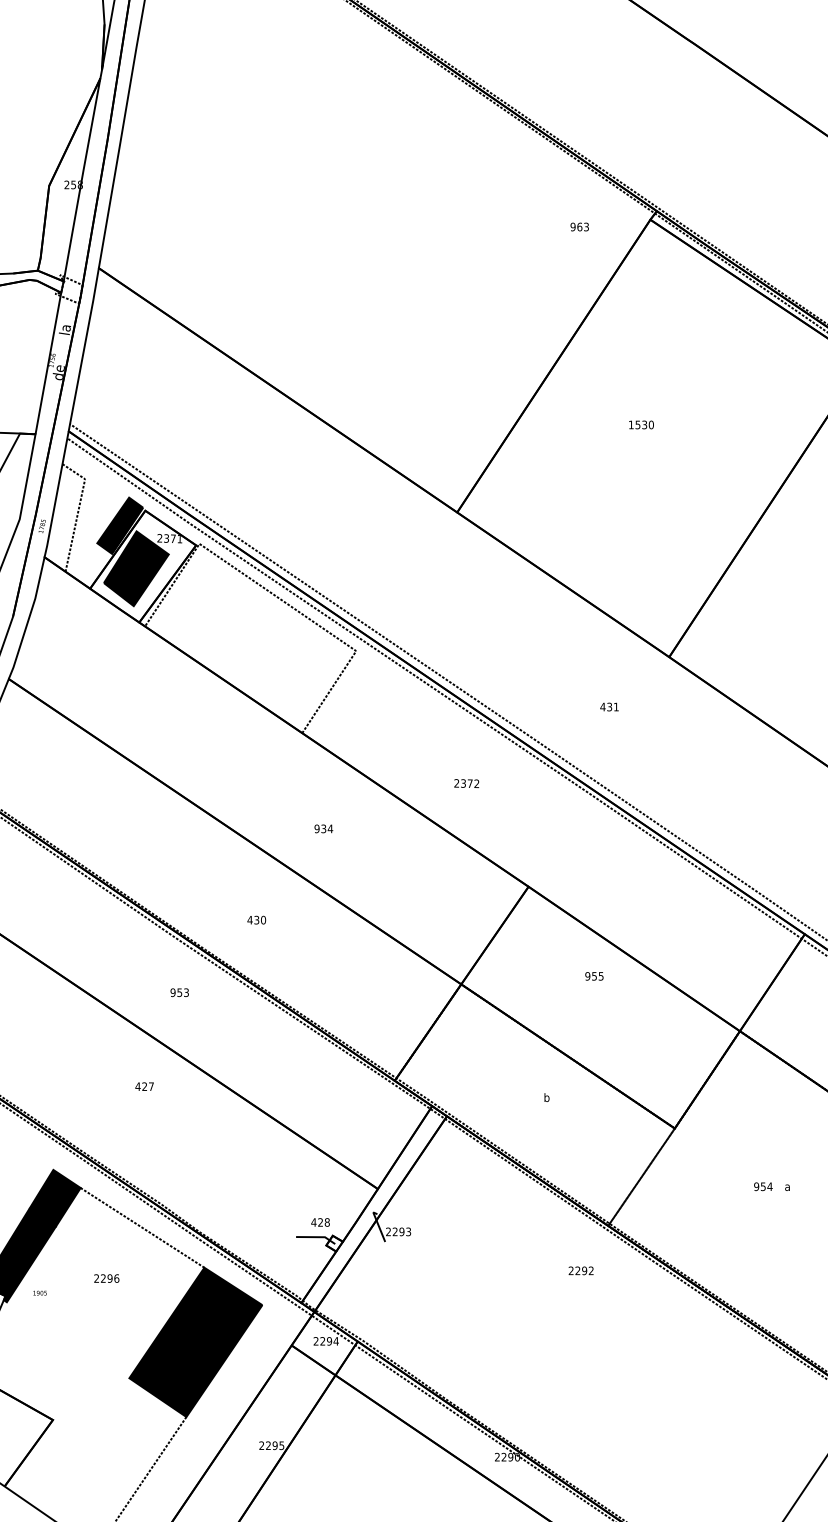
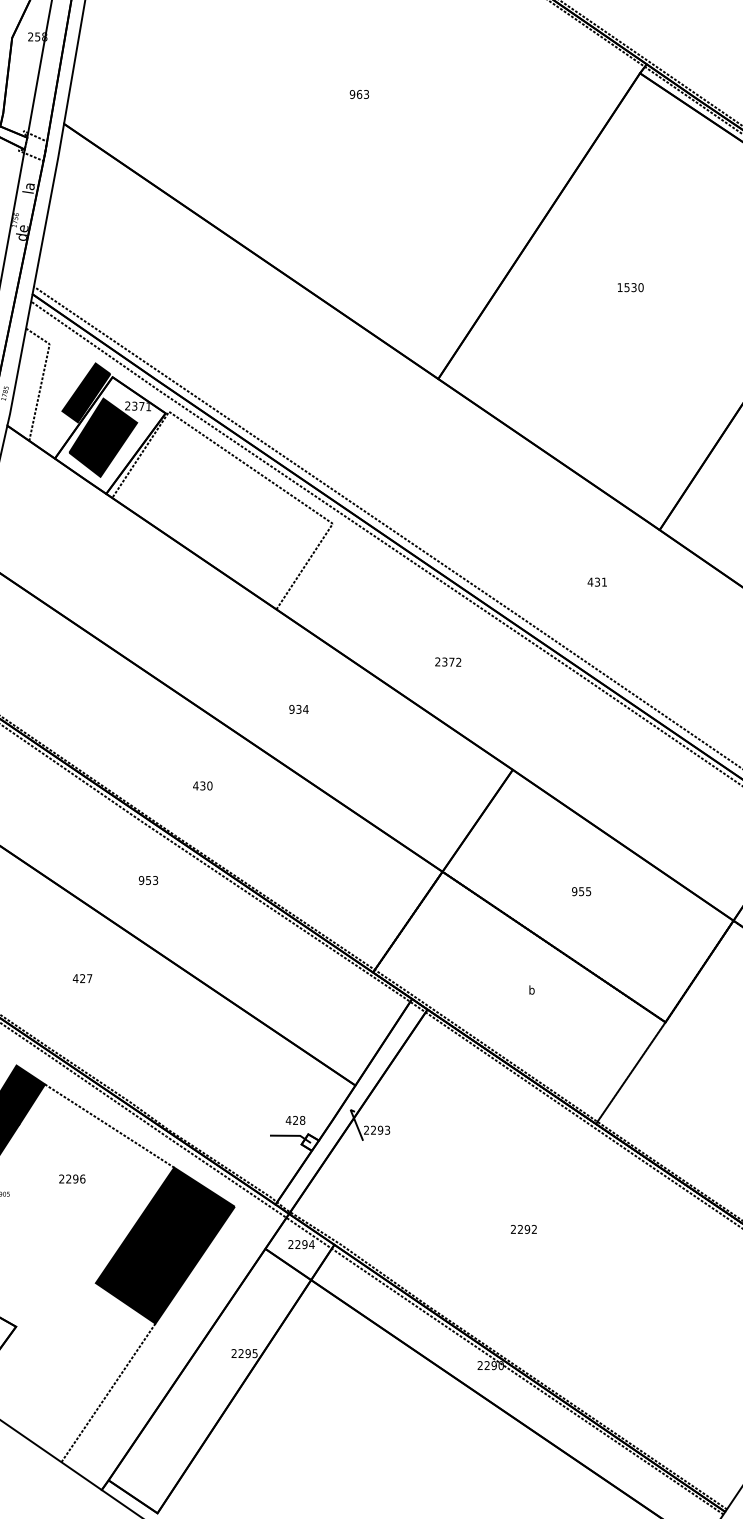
text: (579, 226) -> (359, 93), moved
text: (256, 919) -> (202, 785), moved
text: (594, 976) -> (581, 891), moved
text: (144, 1086) -> (82, 978), moved
text: (580, 1270) -> (523, 1229), moved

